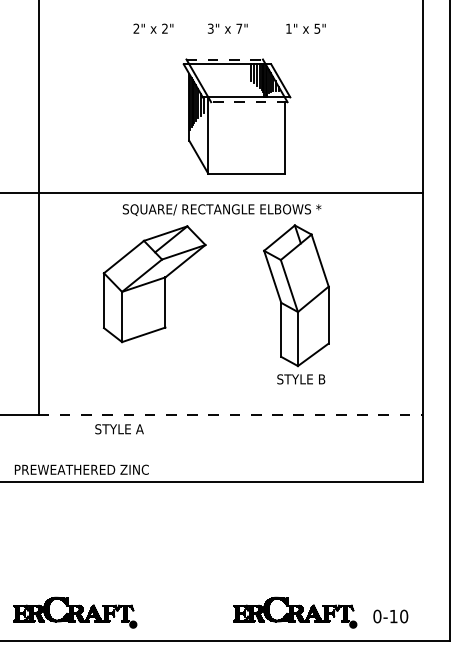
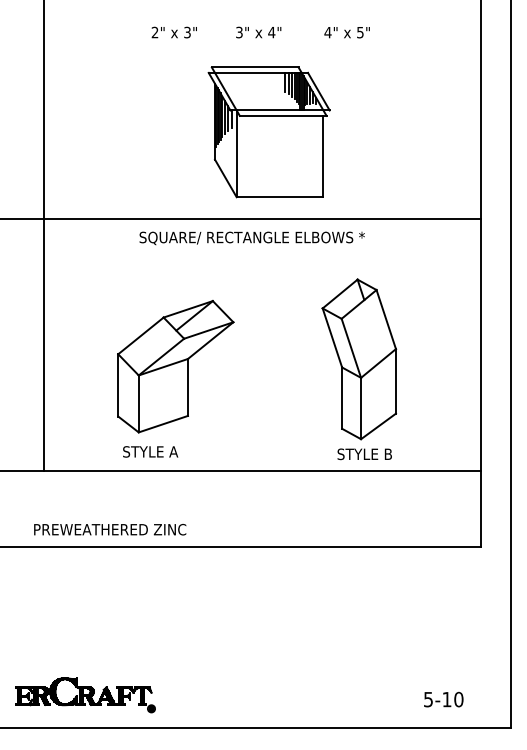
text: (164, 28) -> (186, 32), 2" -> 3"
text: (239, 28) -> (272, 32), 7" -> 4"
text: (288, 28) -> (327, 32), 1" -> 4"
line: (225, 59) -> (256, 67), dashed -> solid
line: (248, 102) -> (282, 116), dashed -> solid
part: (154, 284) -> (175, 367), moved
part: (296, 304) -> (359, 369), moved
line: (231, 414) -> (262, 470), dashed -> solid
text: (119, 429) -> (150, 452), moved
text: (81, 469) -> (109, 529), moved
part: (295, 612) -> (335, 695), removed
text: (377, 616) -> (428, 699), 0-10 -> 5-10

